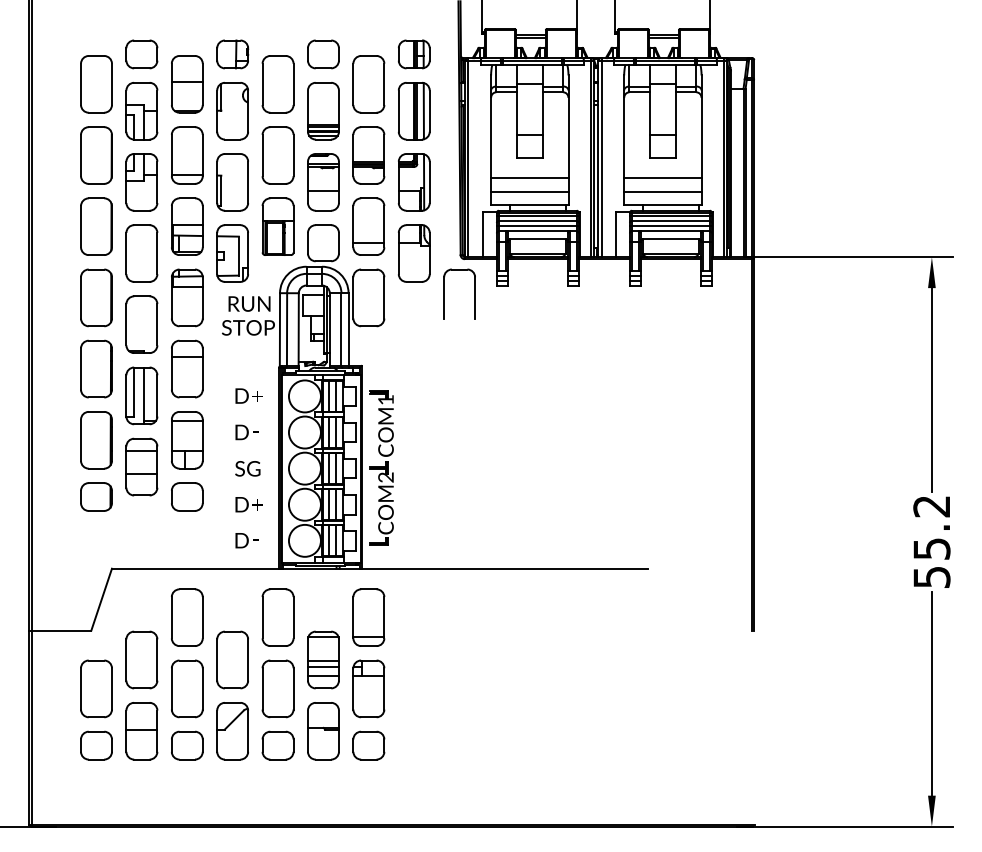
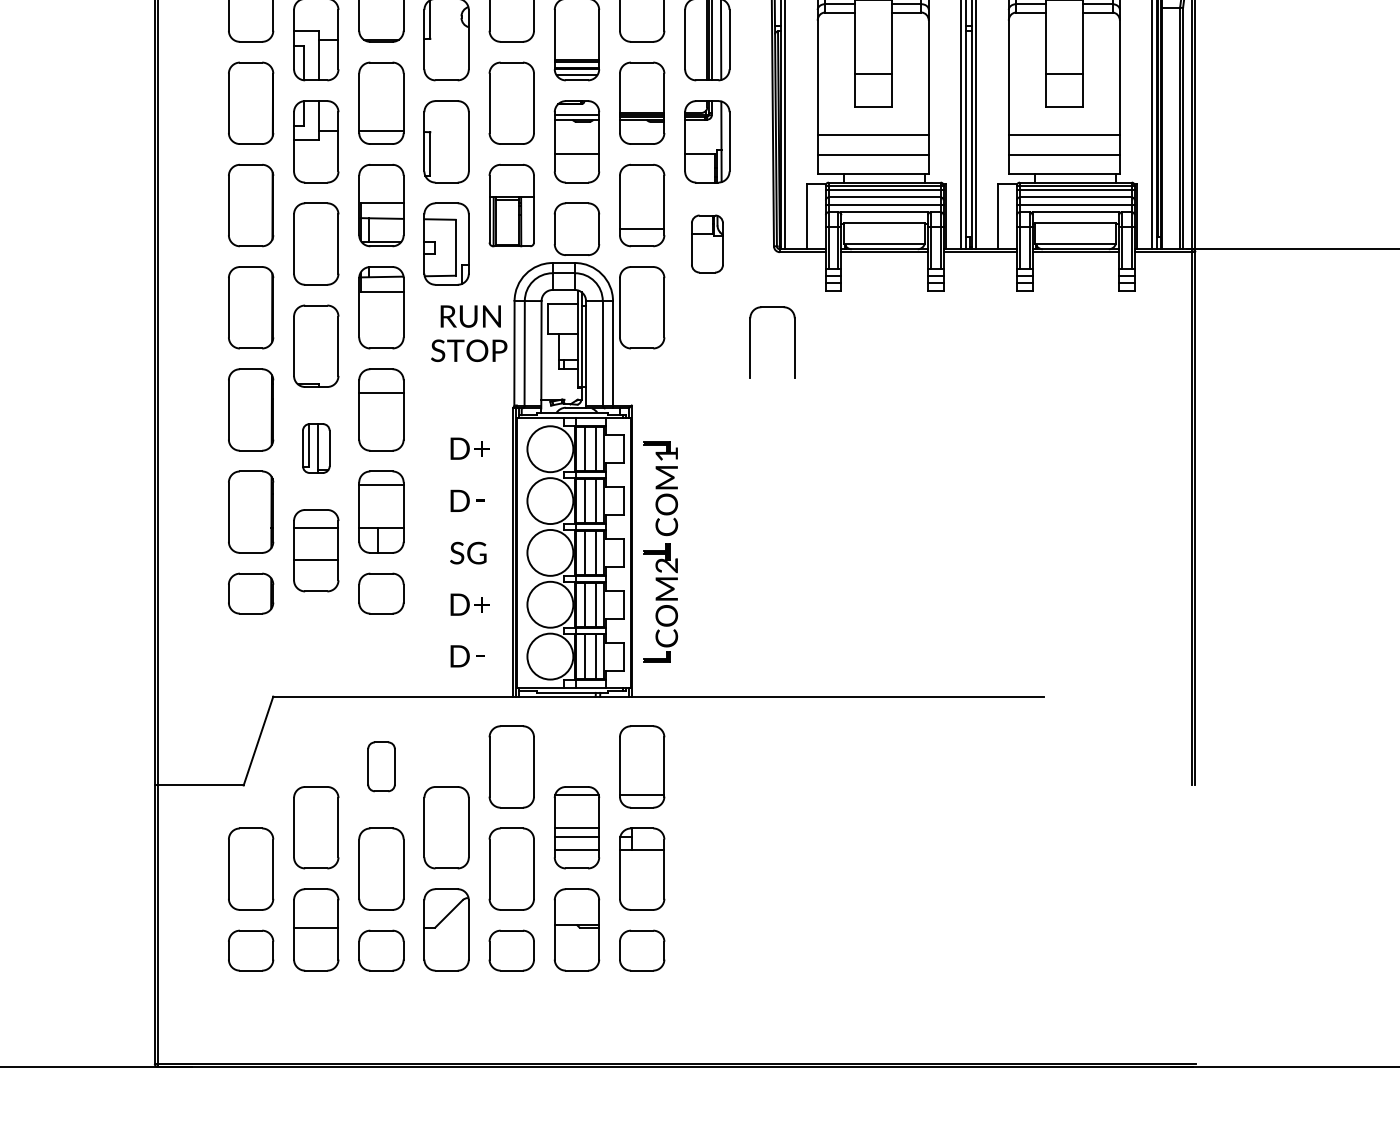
part: (414, 253) -> (707, 243), size x0.7
part: (444, 293) -> (750, 341), moved
part: (141, 395) -> (315, 447), size x0.6
part: (187, 617) -> (381, 766), size x0.6

